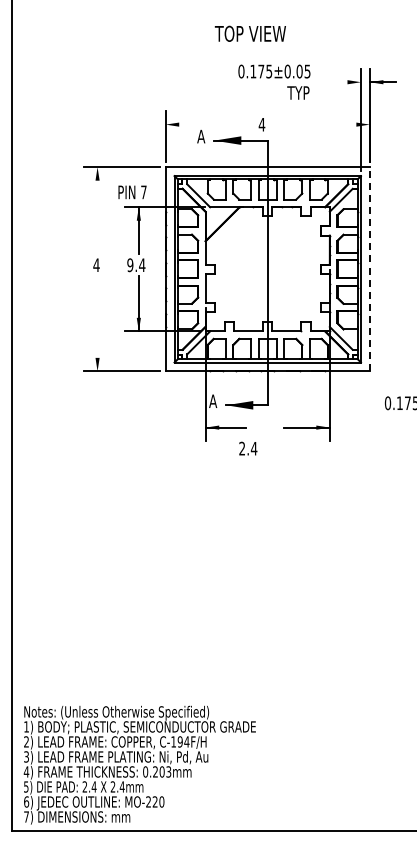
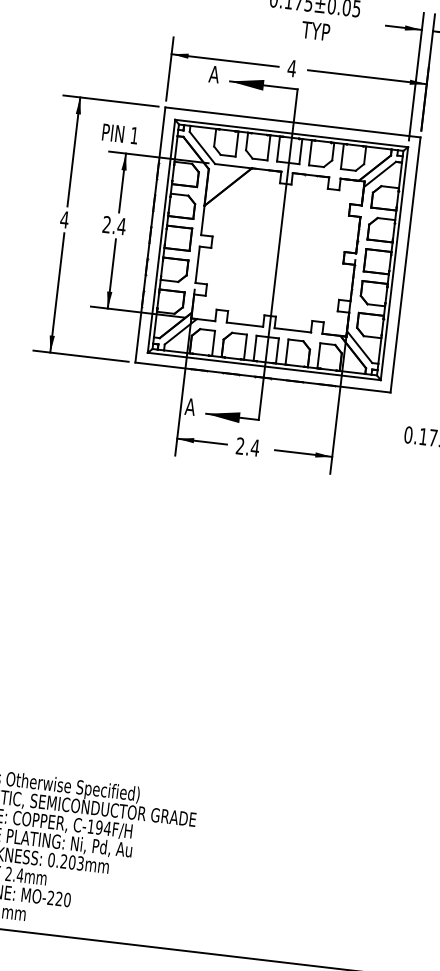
line: (346, 82) -> (403, 28), added
text: (298, 92) -> (316, 30), moved
line: (208, 124) -> (225, 60), added
line: (321, 124) -> (366, 76), added
text: (143, 192) -> (133, 135), 7 -> 1
line: (97, 210) -> (73, 151), added
text: (130, 265) -> (107, 225), 9.4 -> 2.4
line: (369, 268) -> (405, 263), dashed -> solid
line: (97, 323) -> (57, 292), added
text: (248, 448) -> (248, 446), moved

